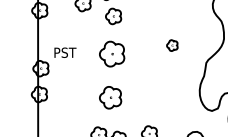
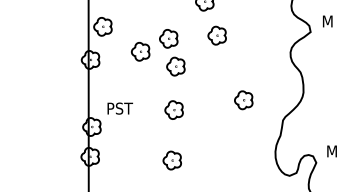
part: (172, 45) -> (243, 100), size x1.43
part: (111, 53) -> (173, 109), size x0.62
part: (109, 97) -> (171, 160), size x0.71

